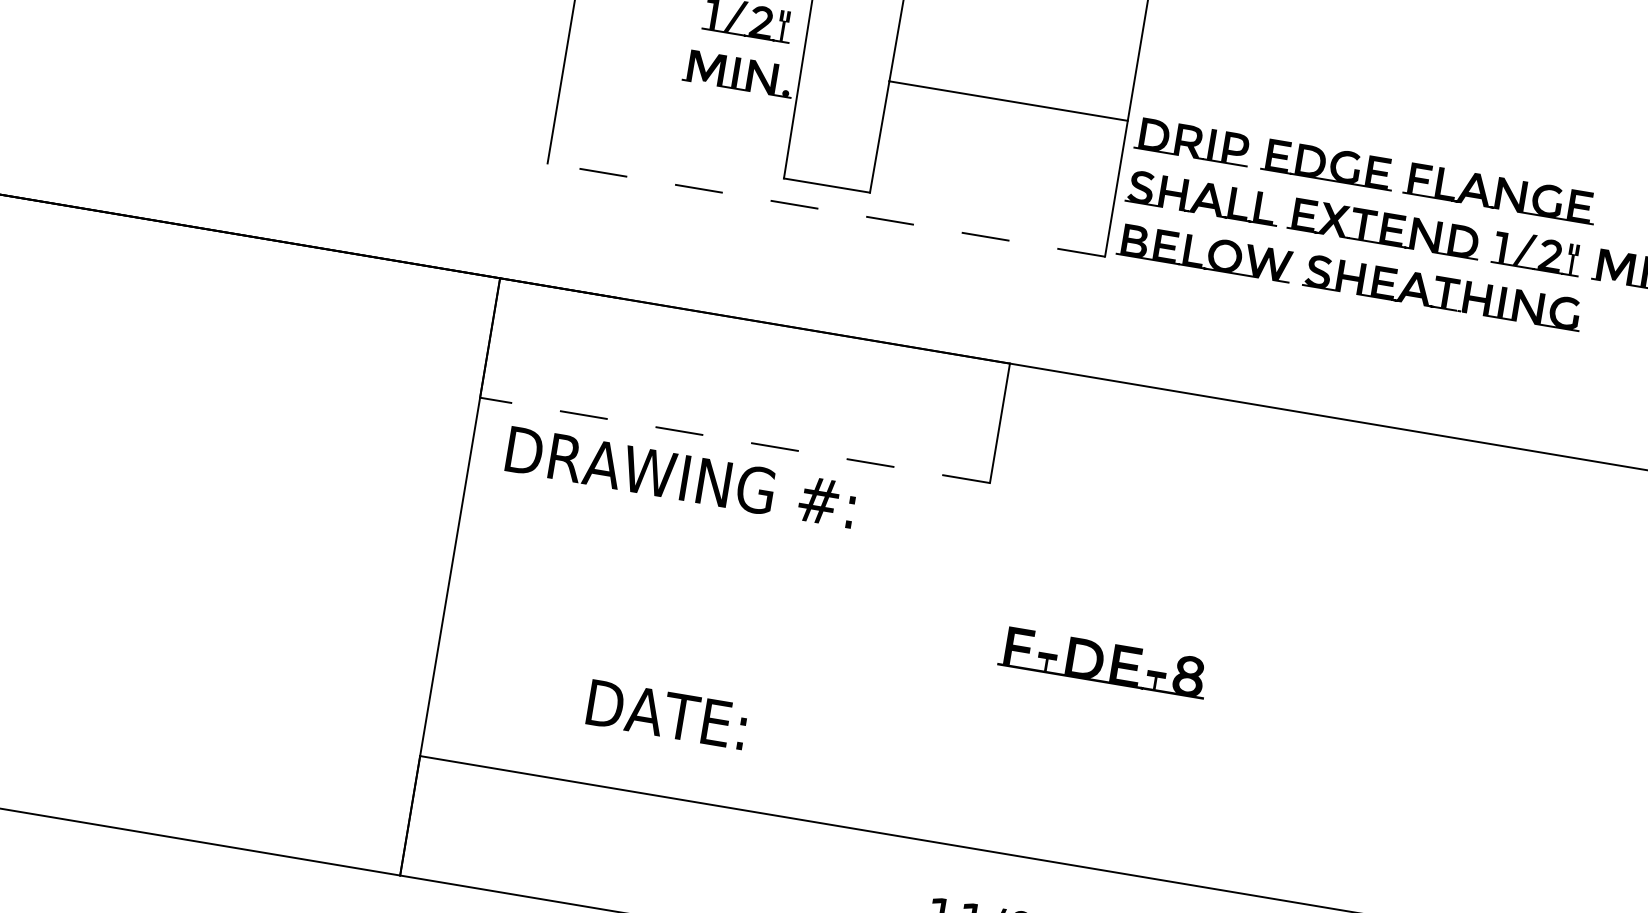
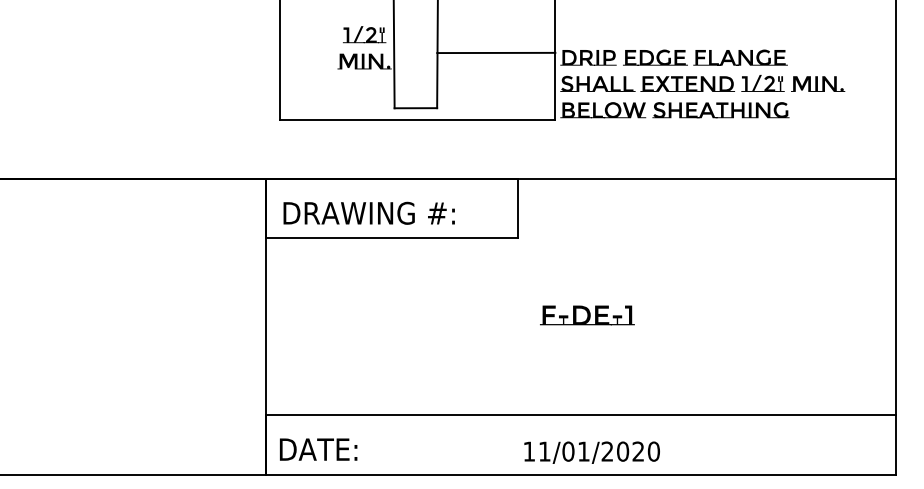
line: (826, 210) -> (417, 120), dashed -> solid
line: (733, 440) -> (391, 238), dashed -> solid
text: (679, 475) -> (368, 212), moved
text: (1103, 662) -> (587, 315), F-DE-8 -> F-DE-1
text: (667, 714) -> (318, 449), moved

